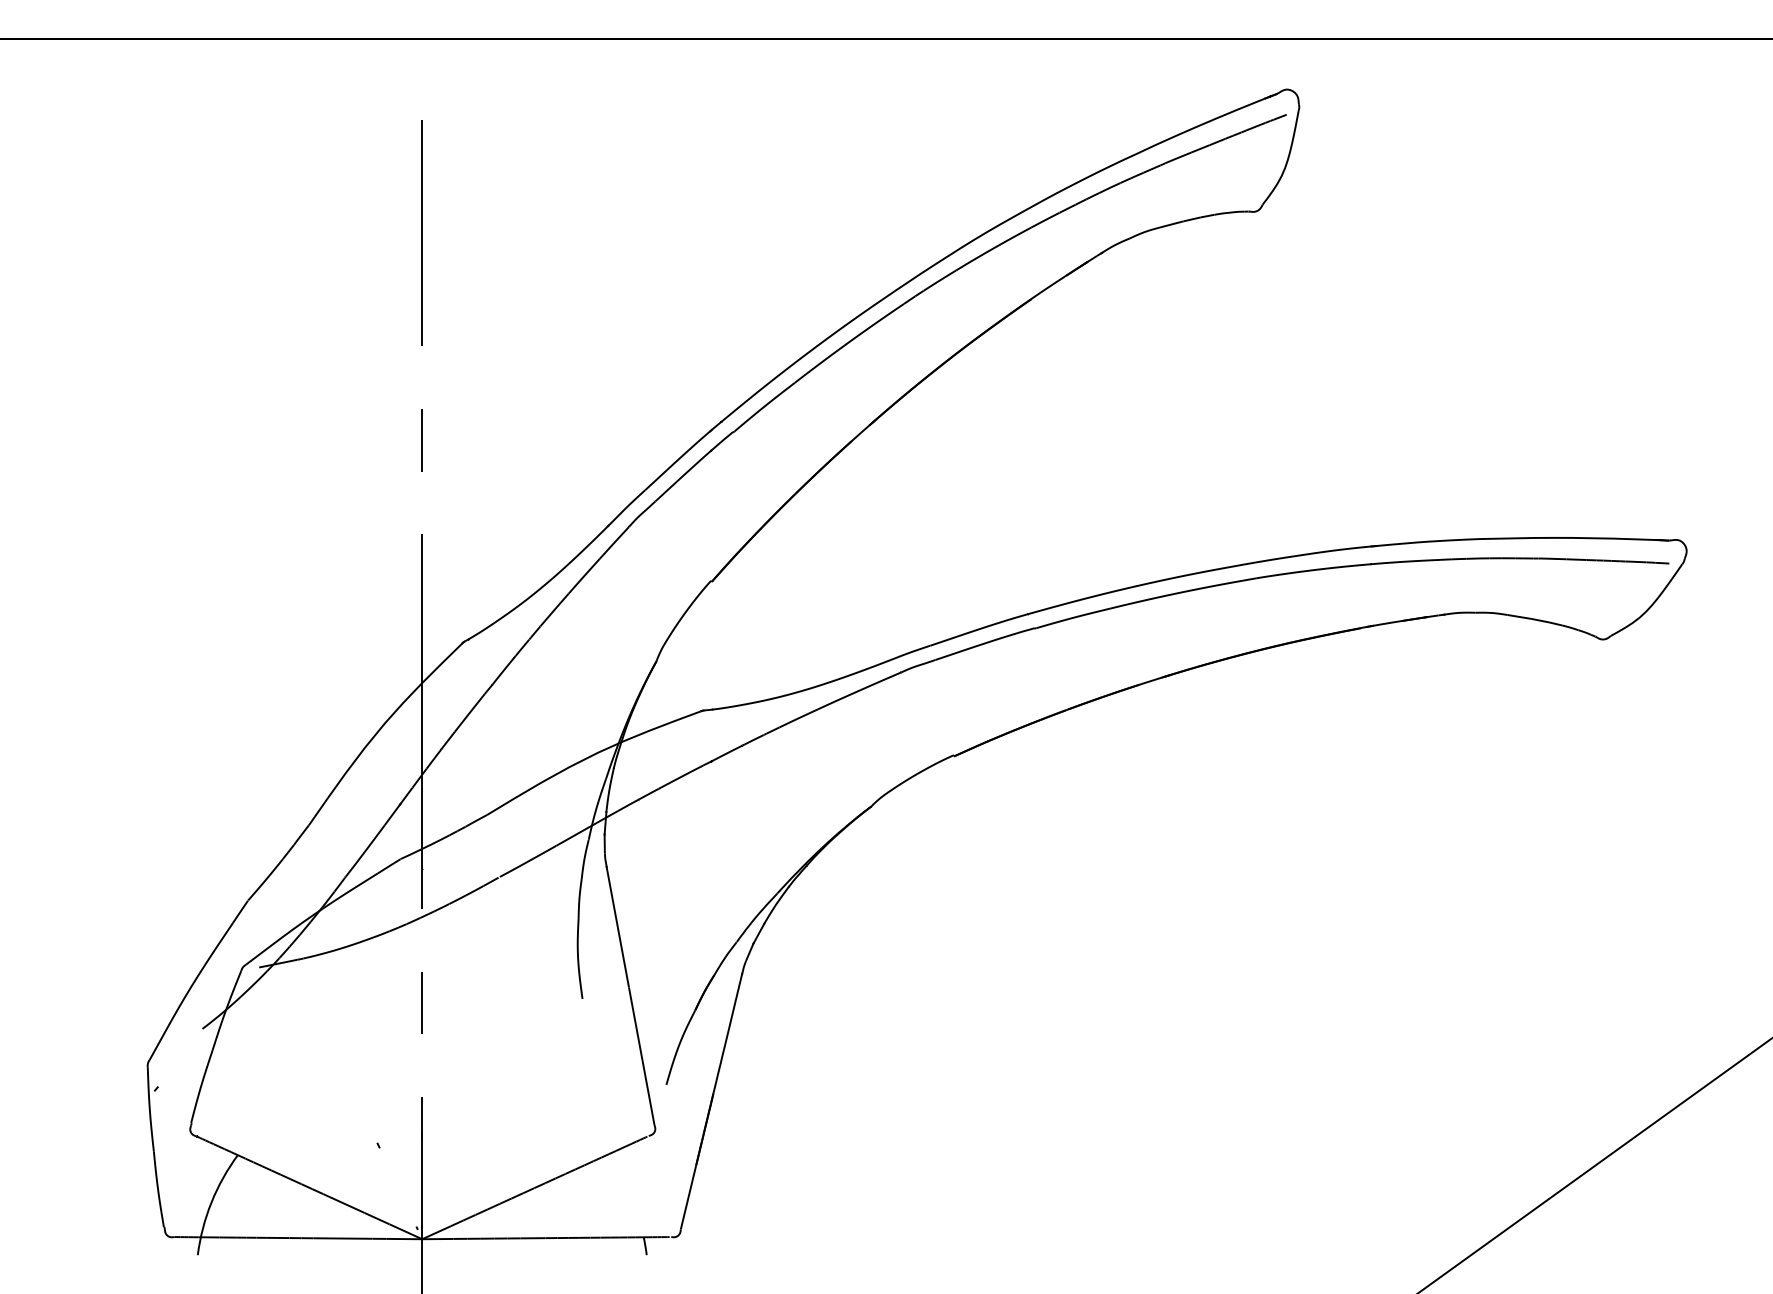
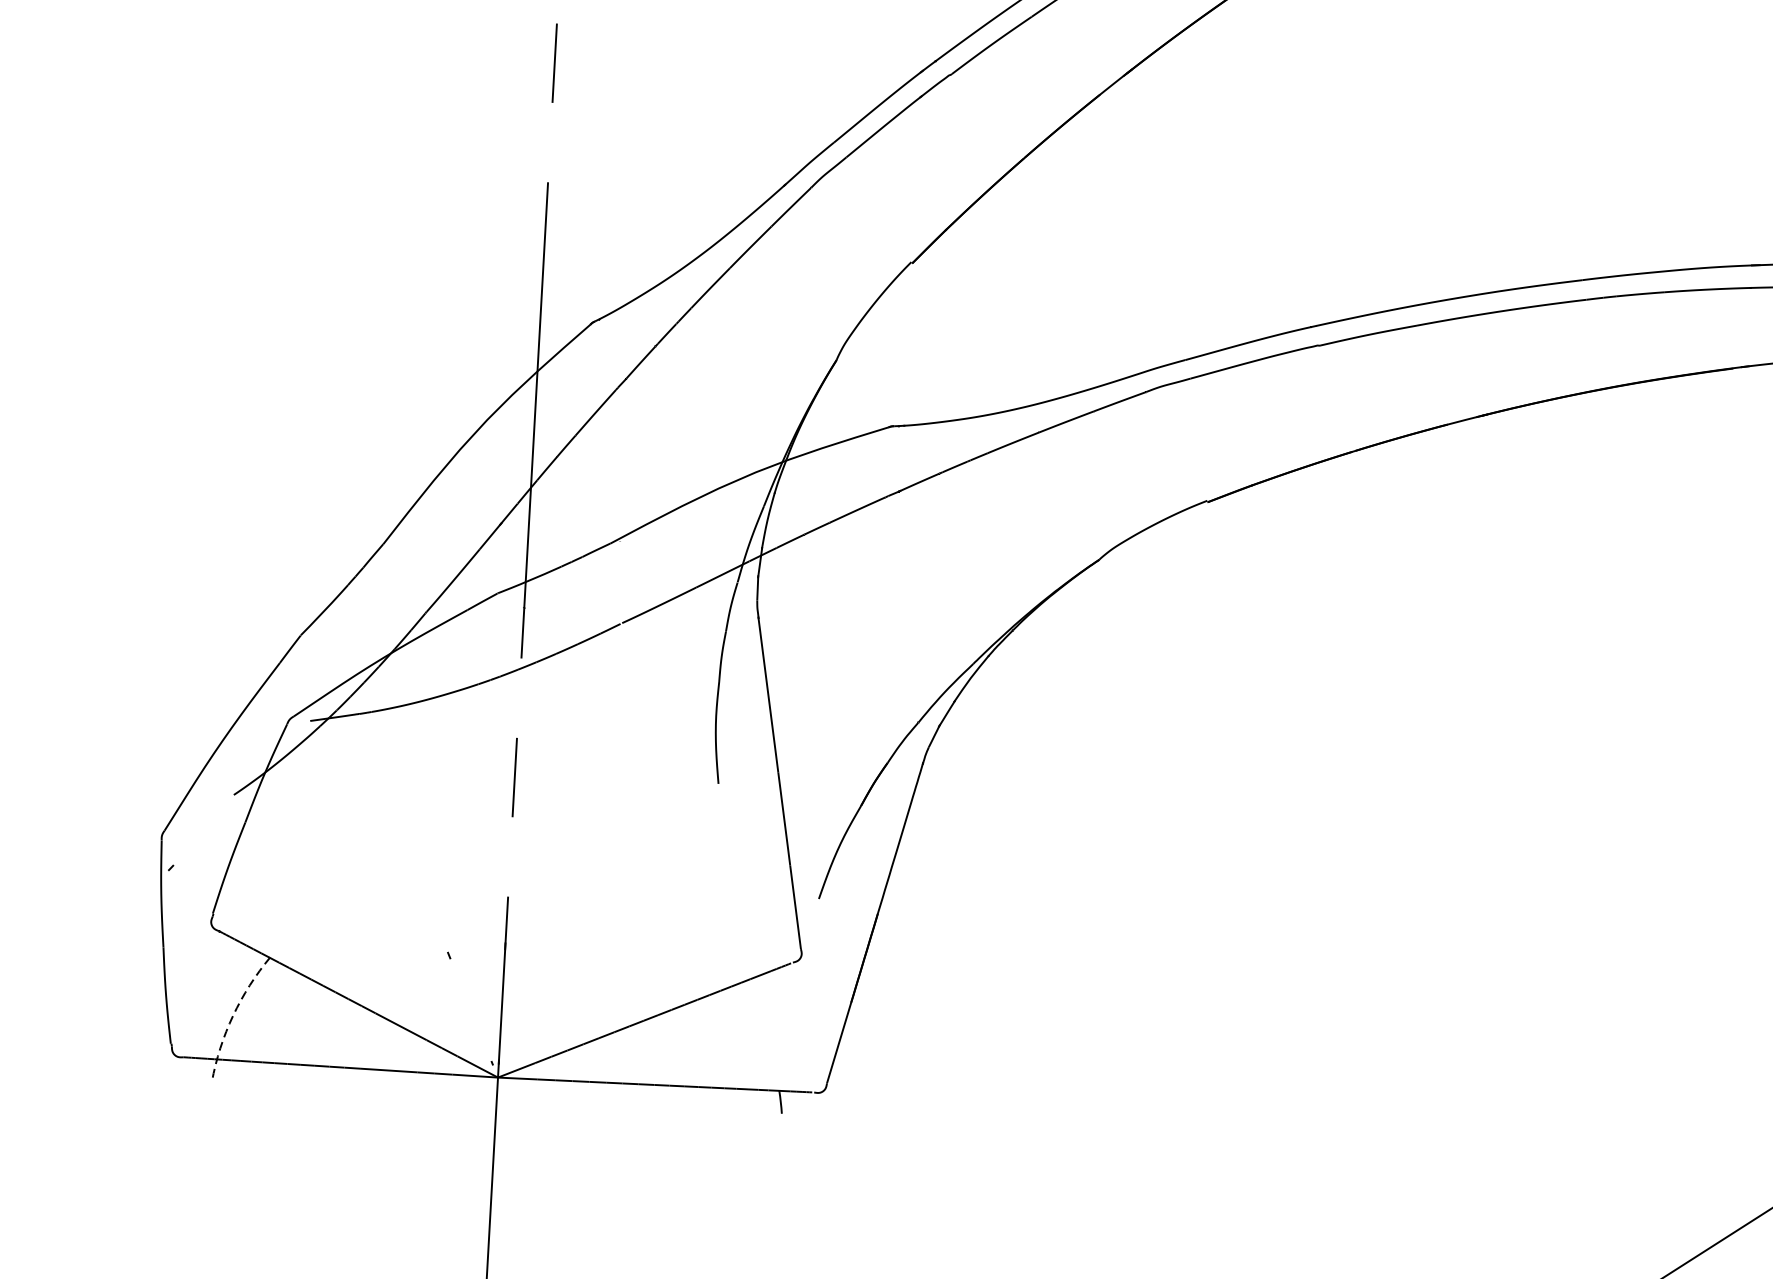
arc: (211, 1202) -> (233, 1016), solid -> dashed

